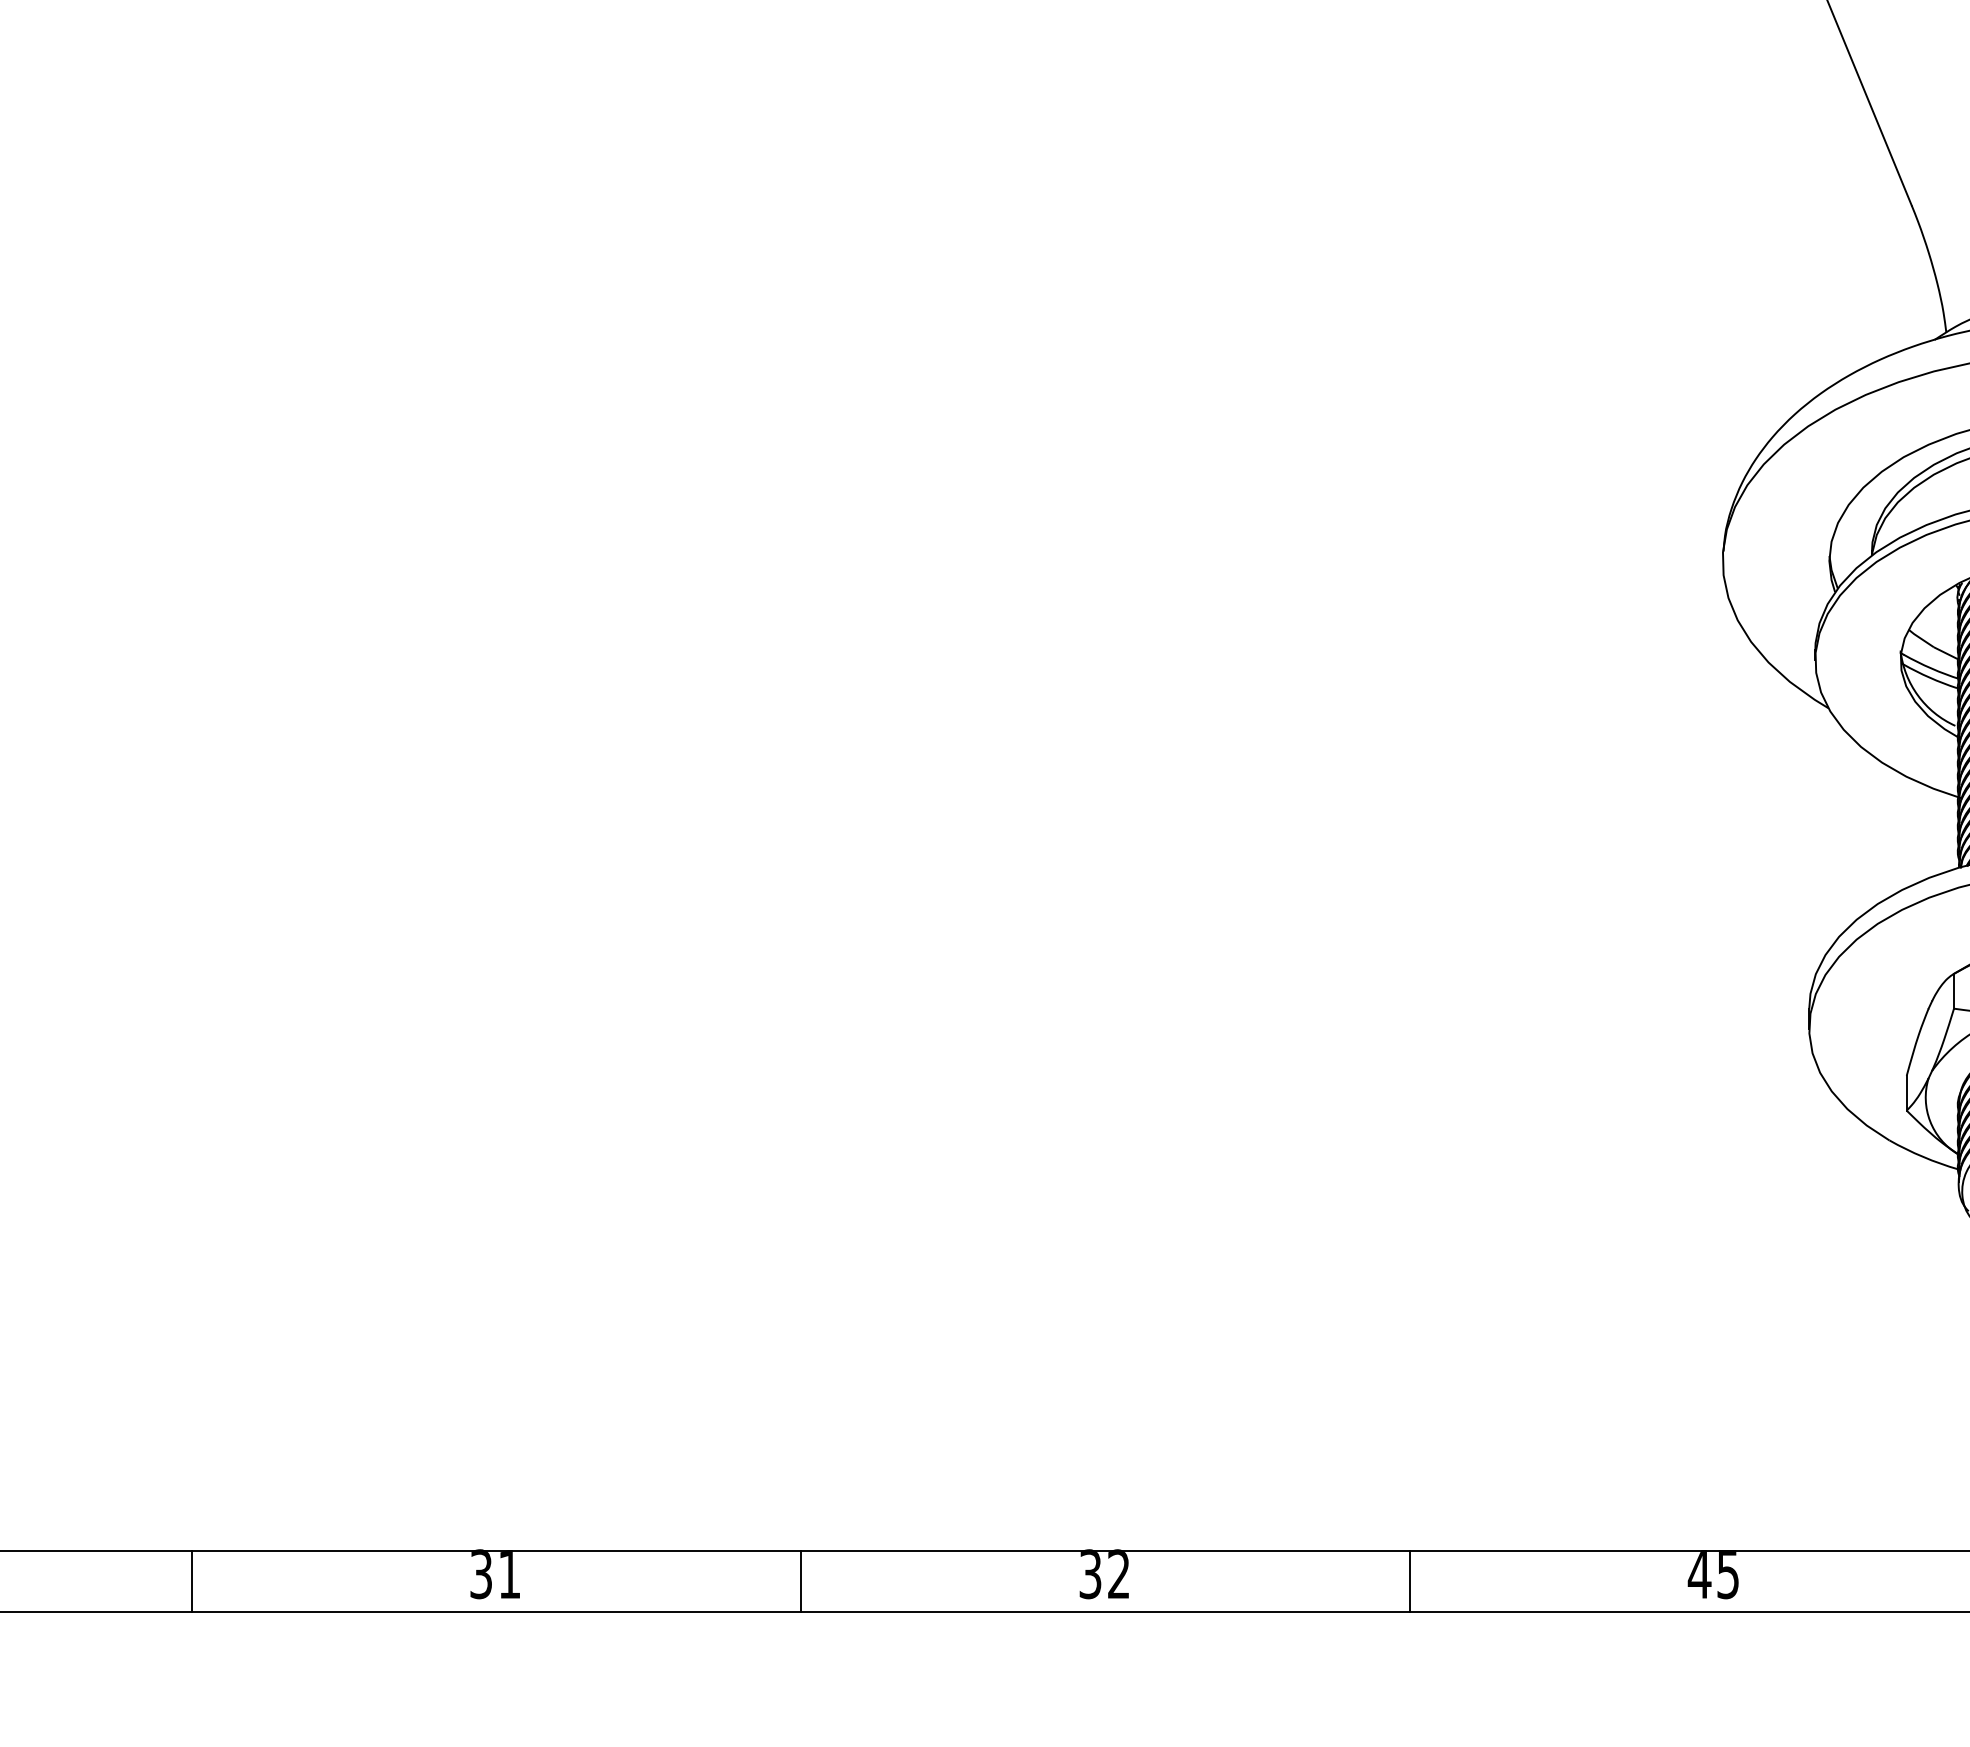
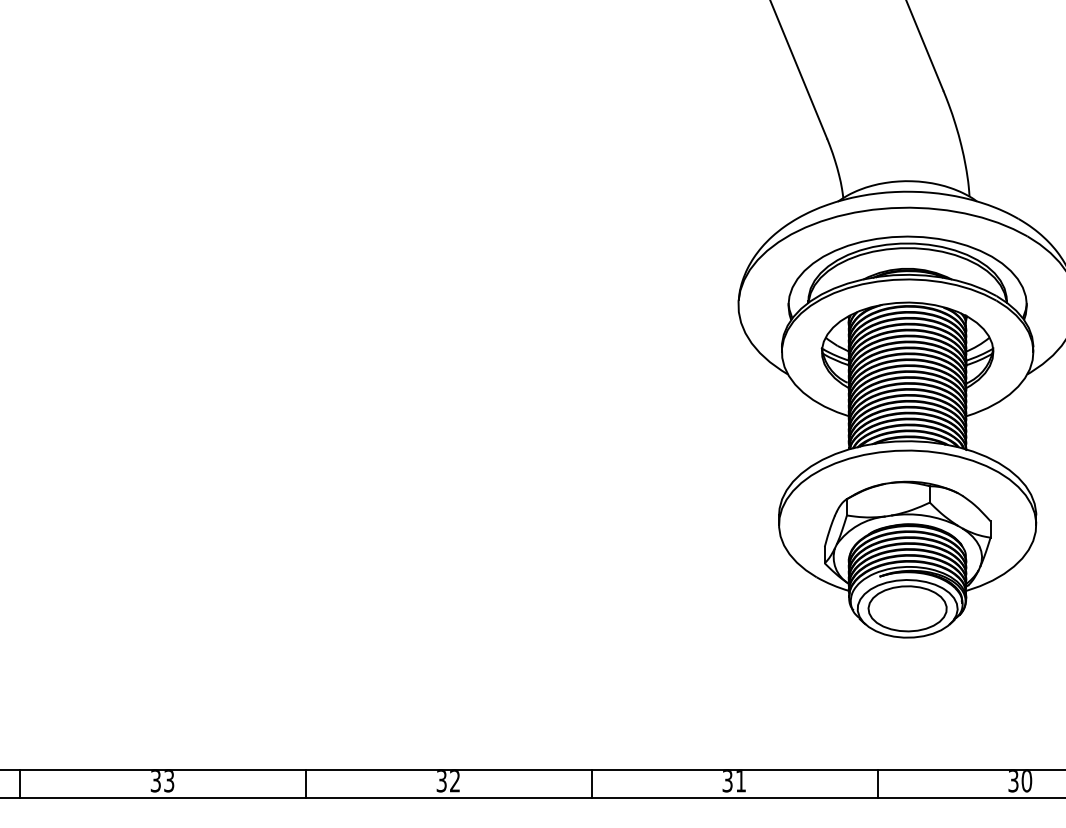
text: (510, 1575) -> (169, 781), 31 -> 33
text: (1712, 1575) -> (733, 781), 45 -> 31

